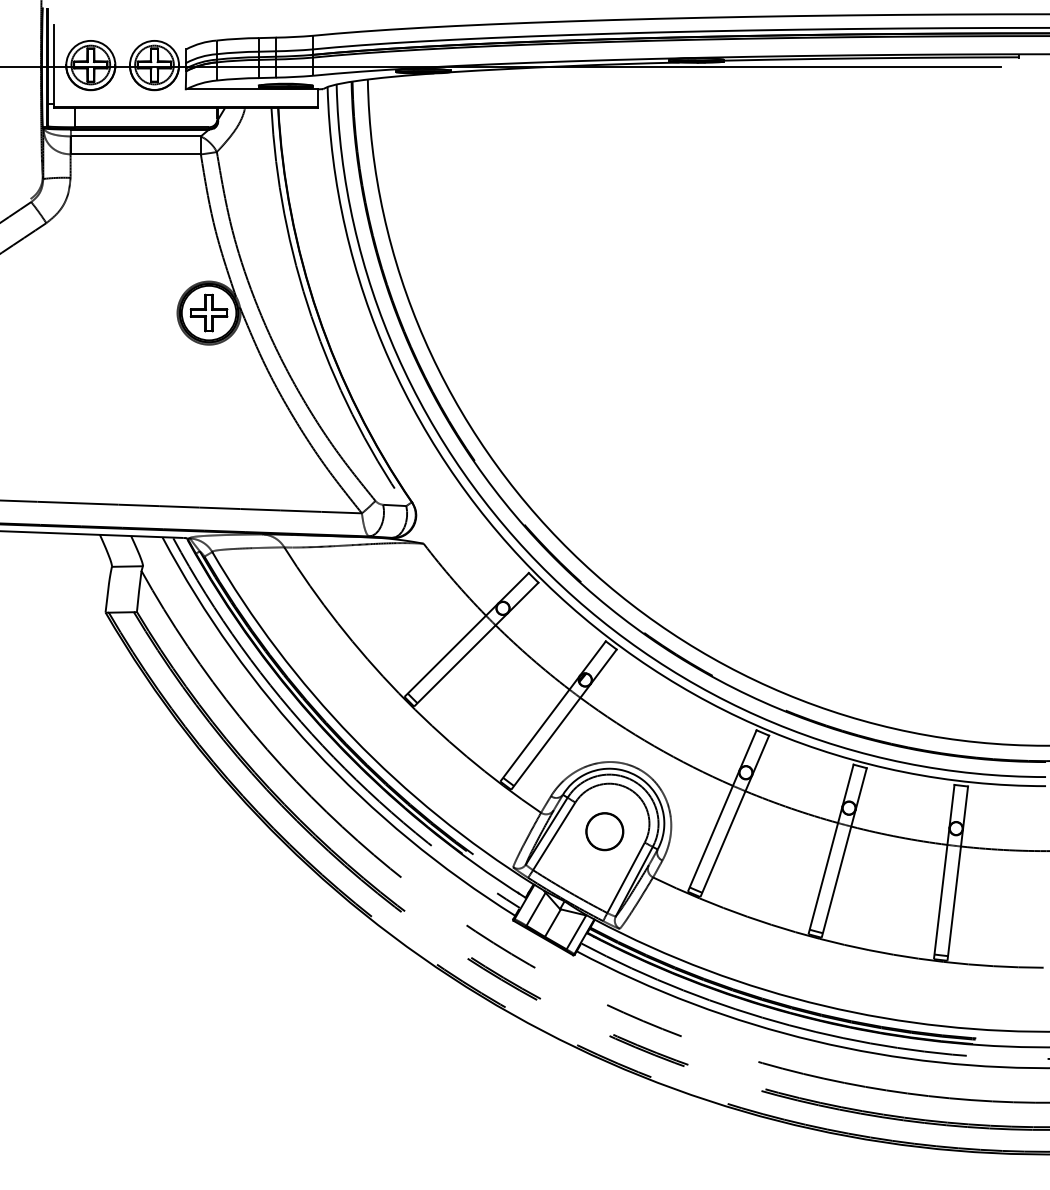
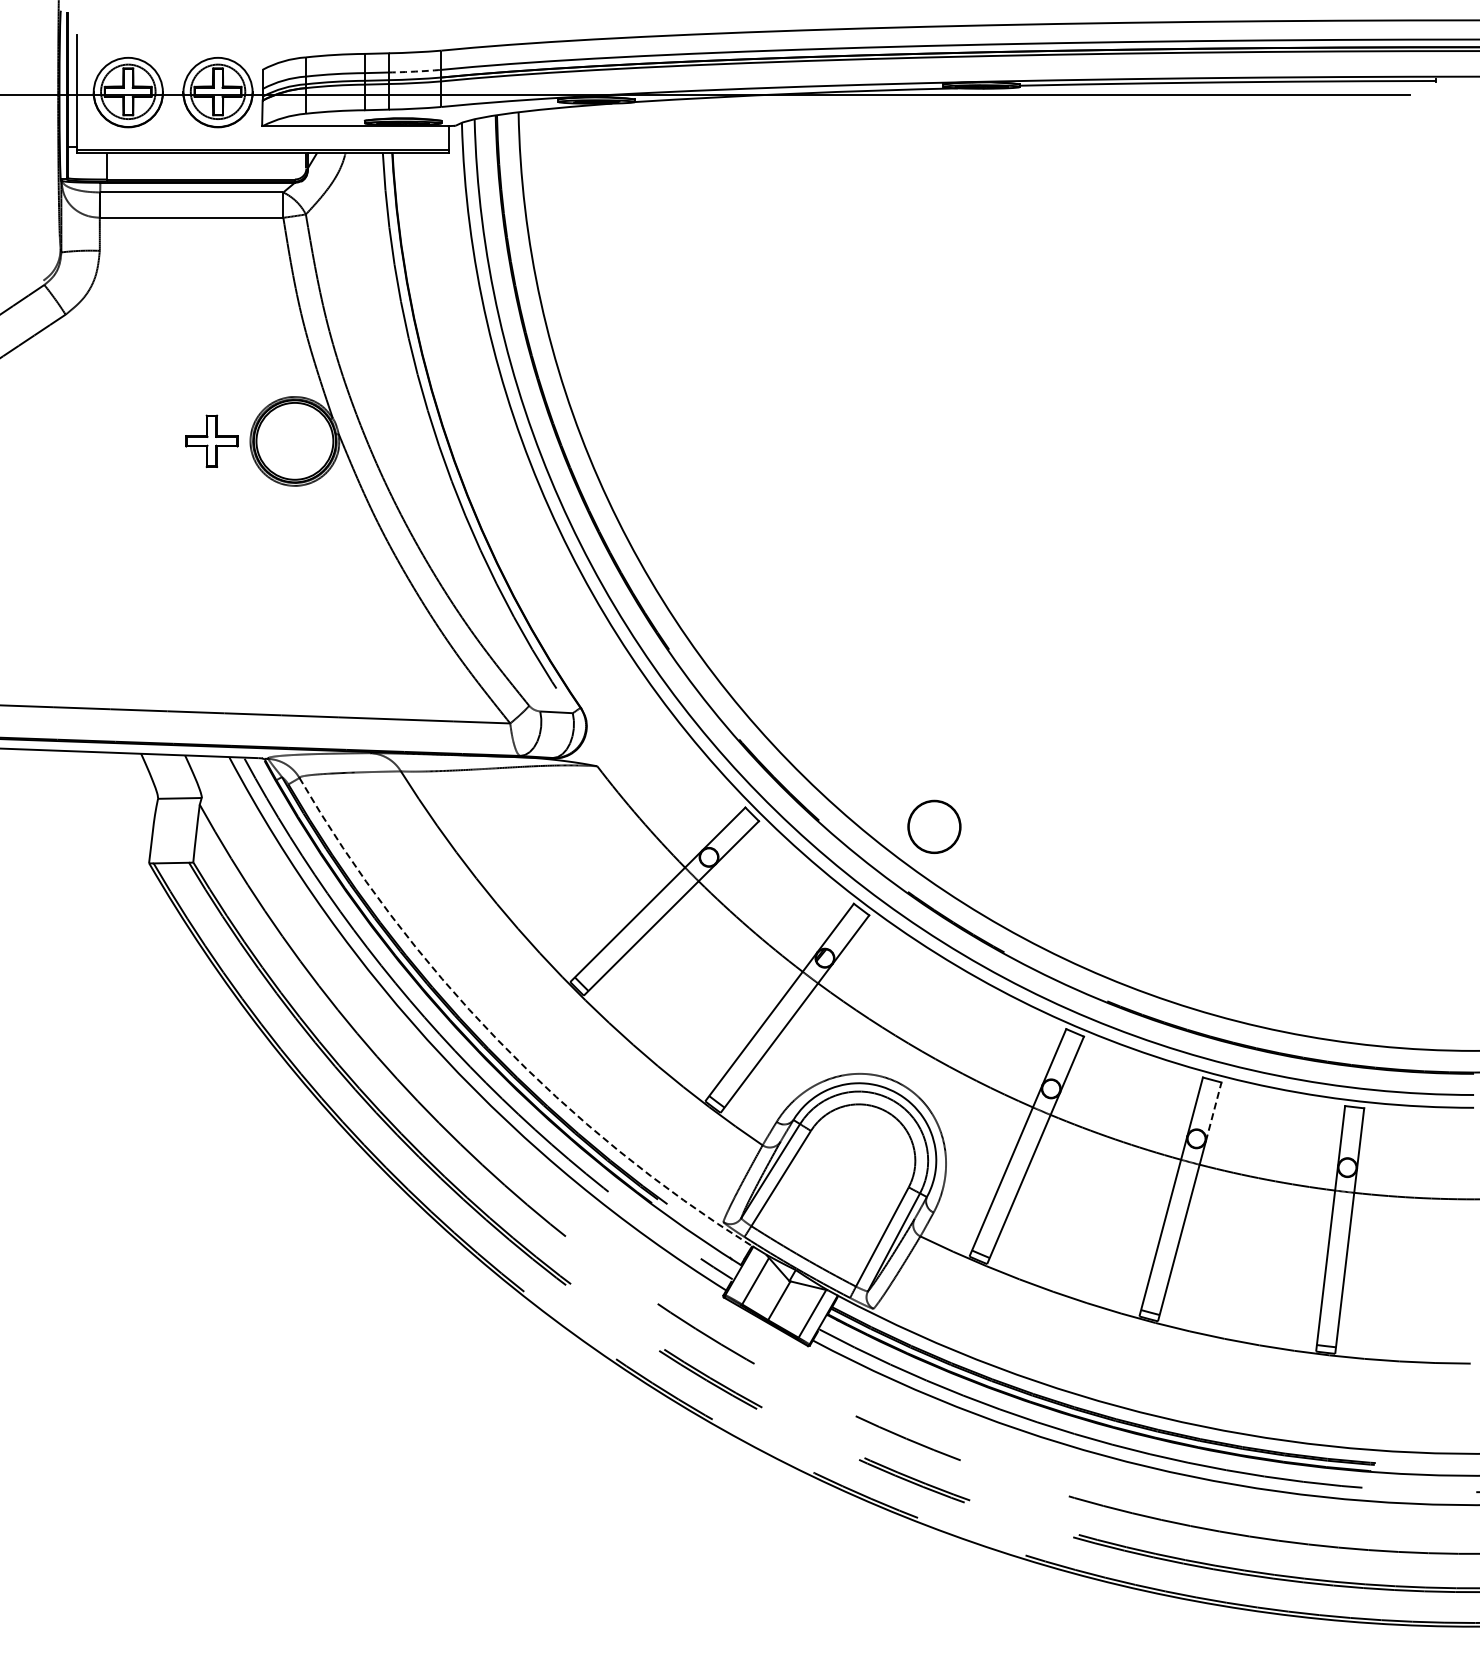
arc: (294, 50) -> (415, 71), solid -> dashed
part: (208, 312) -> (211, 440), moved
arc: (352, 737) -> (497, 1039), solid -> dashed
line: (861, 788) -> (1213, 1111), solid -> dashed
circle: (604, 831) -> (934, 826), moved

